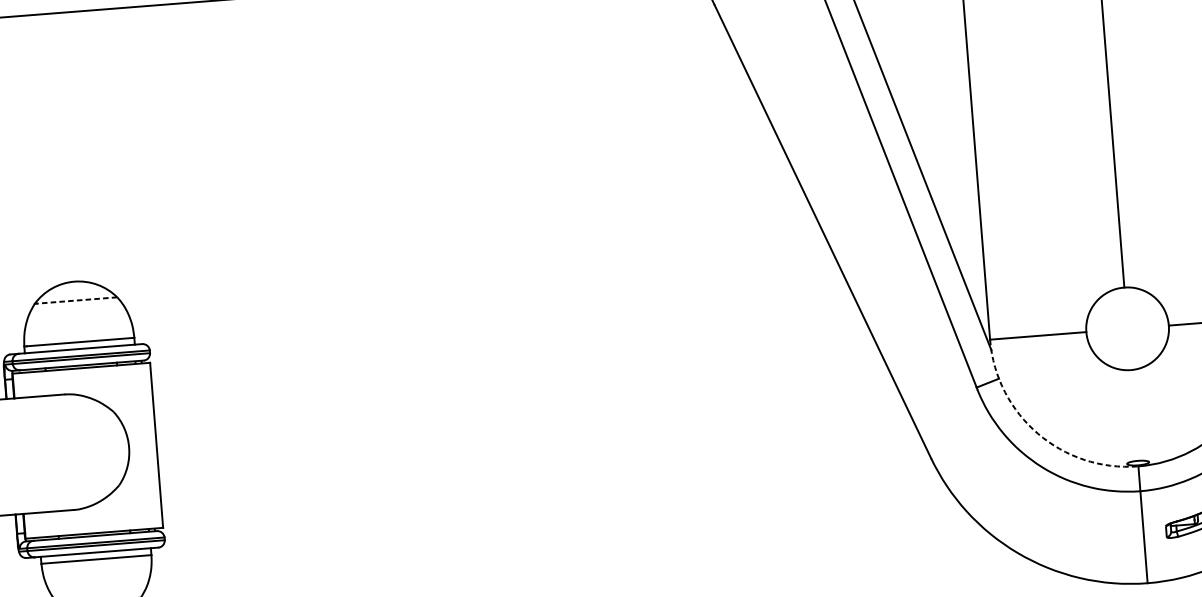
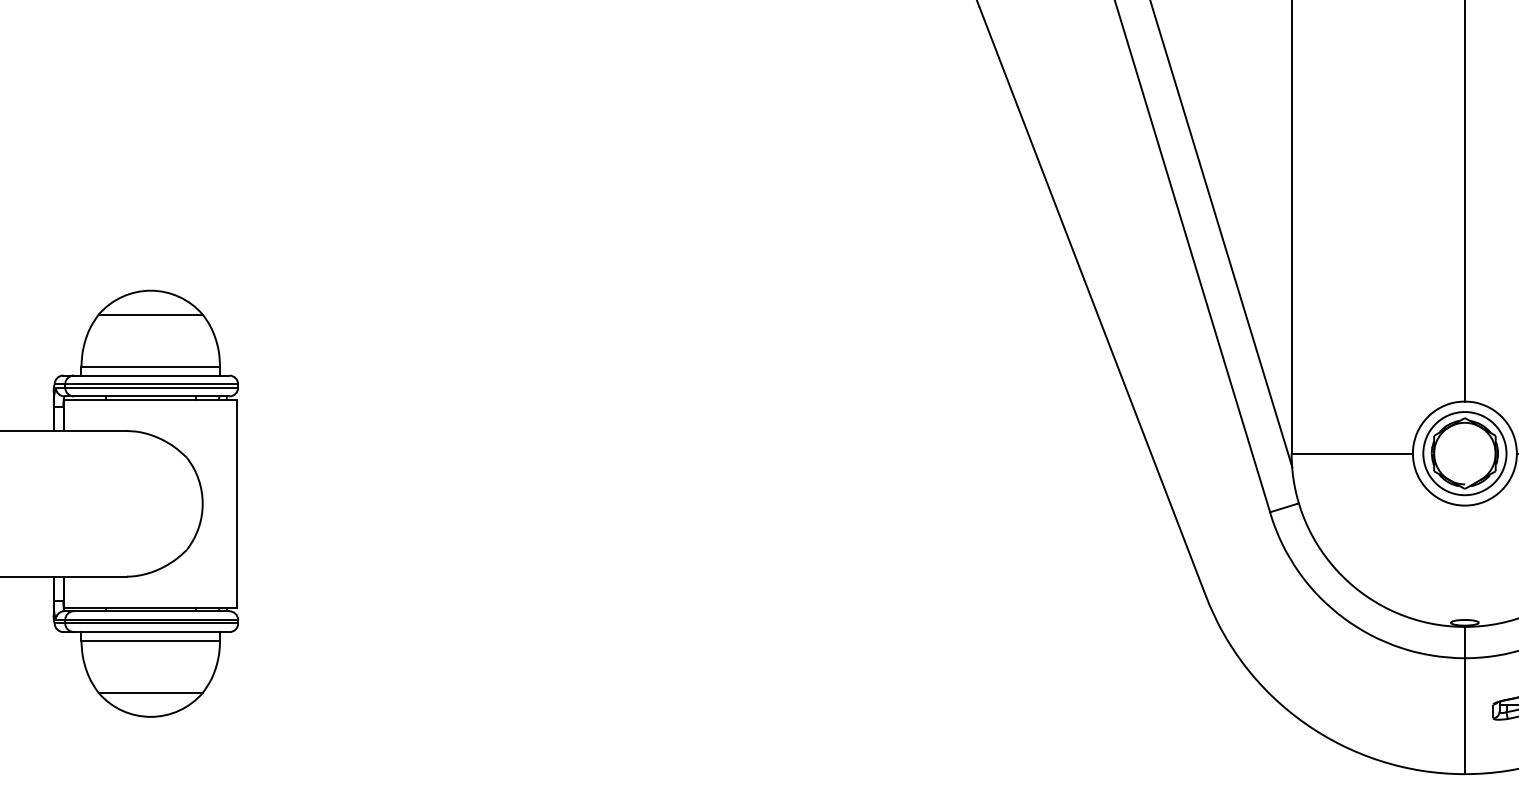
line: (76, 300) -> (151, 314), dashed -> solid
part: (1127, 328) -> (1464, 453), added
arc: (1038, 434) -> (1342, 576), dashed -> solid

